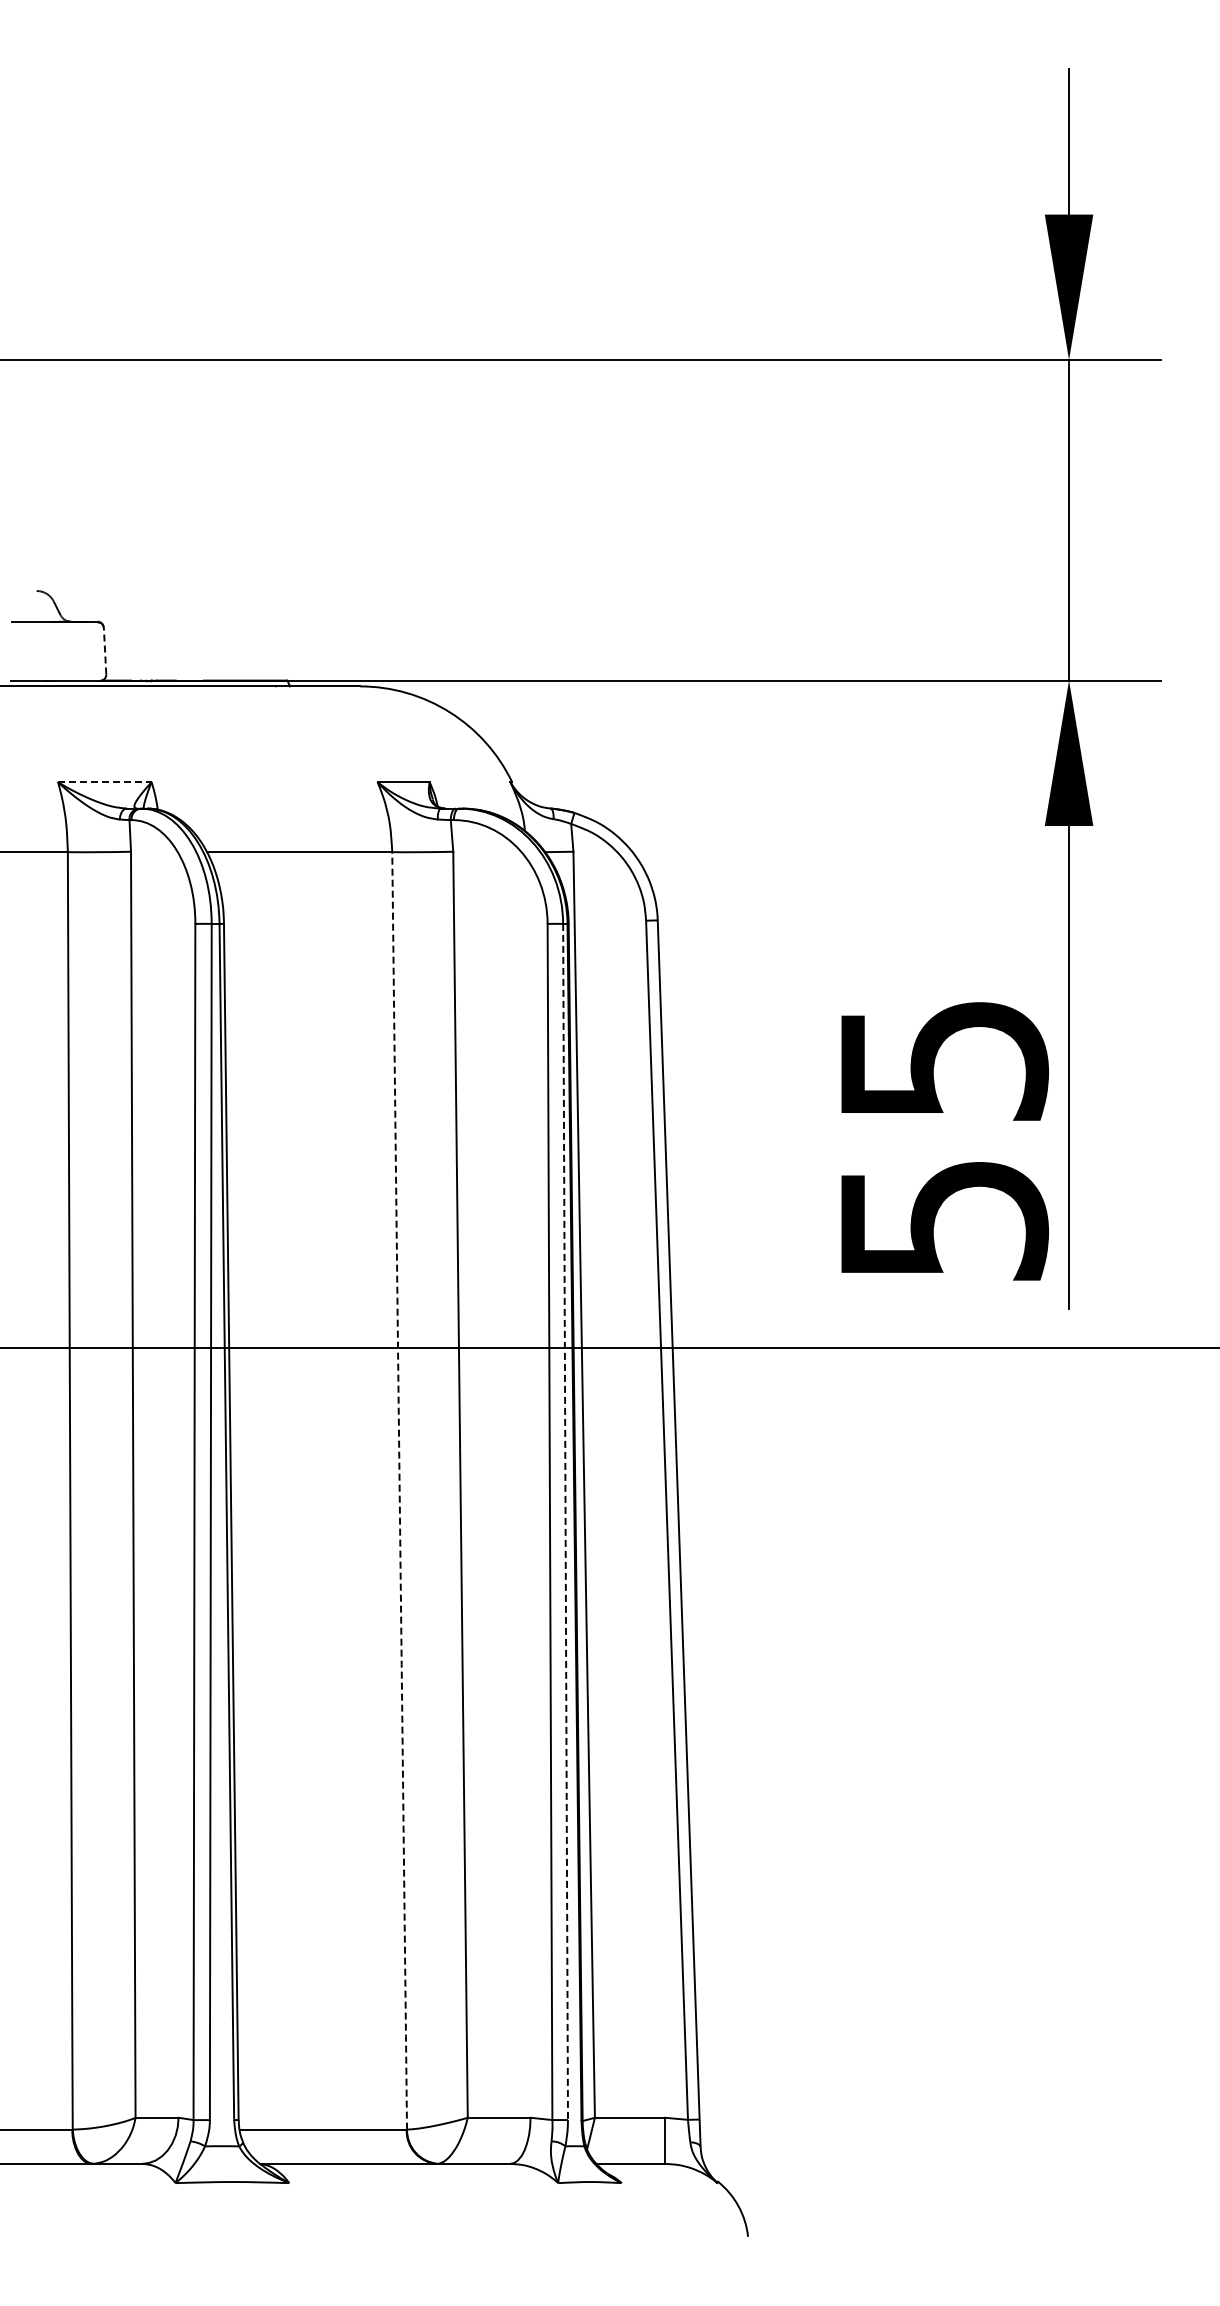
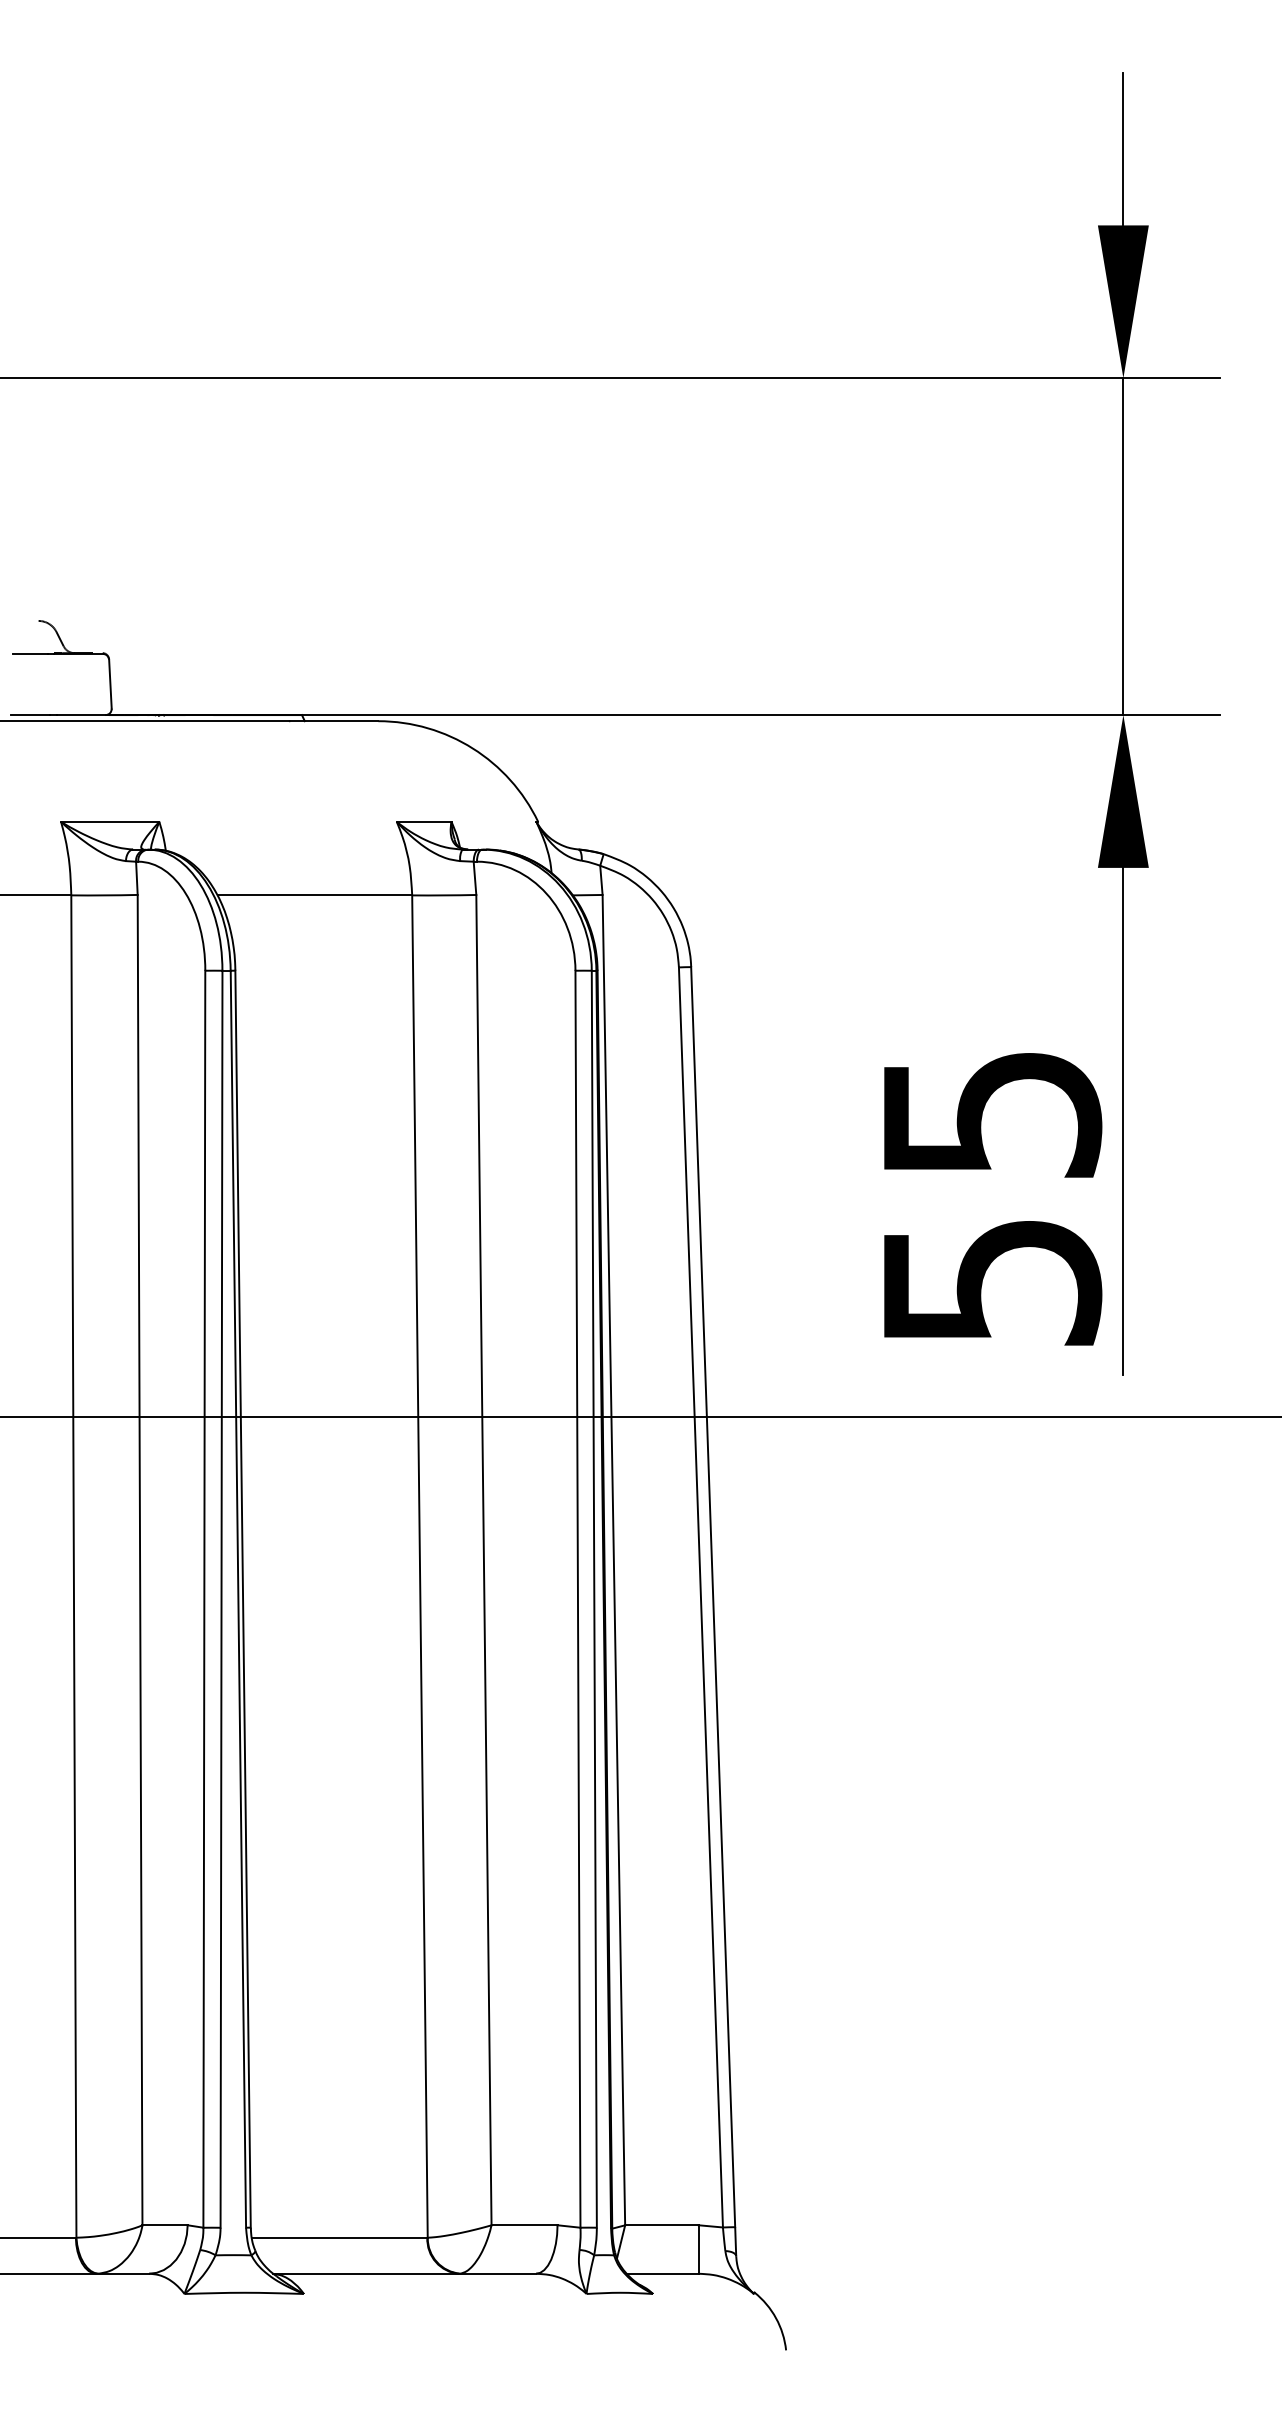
line: (105, 650) -> (110, 683), dashed -> solid
line: (104, 782) -> (109, 822), dashed -> solid
line: (399, 1492) -> (419, 1568), dashed -> solid
line: (565, 1522) -> (594, 1599), dashed -> solid

